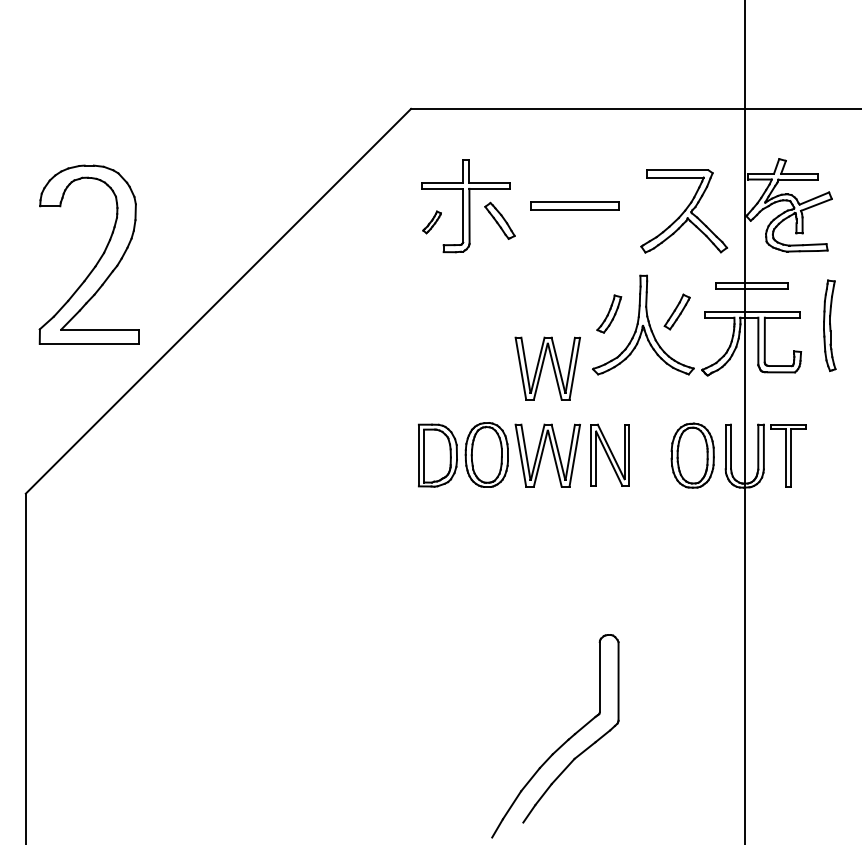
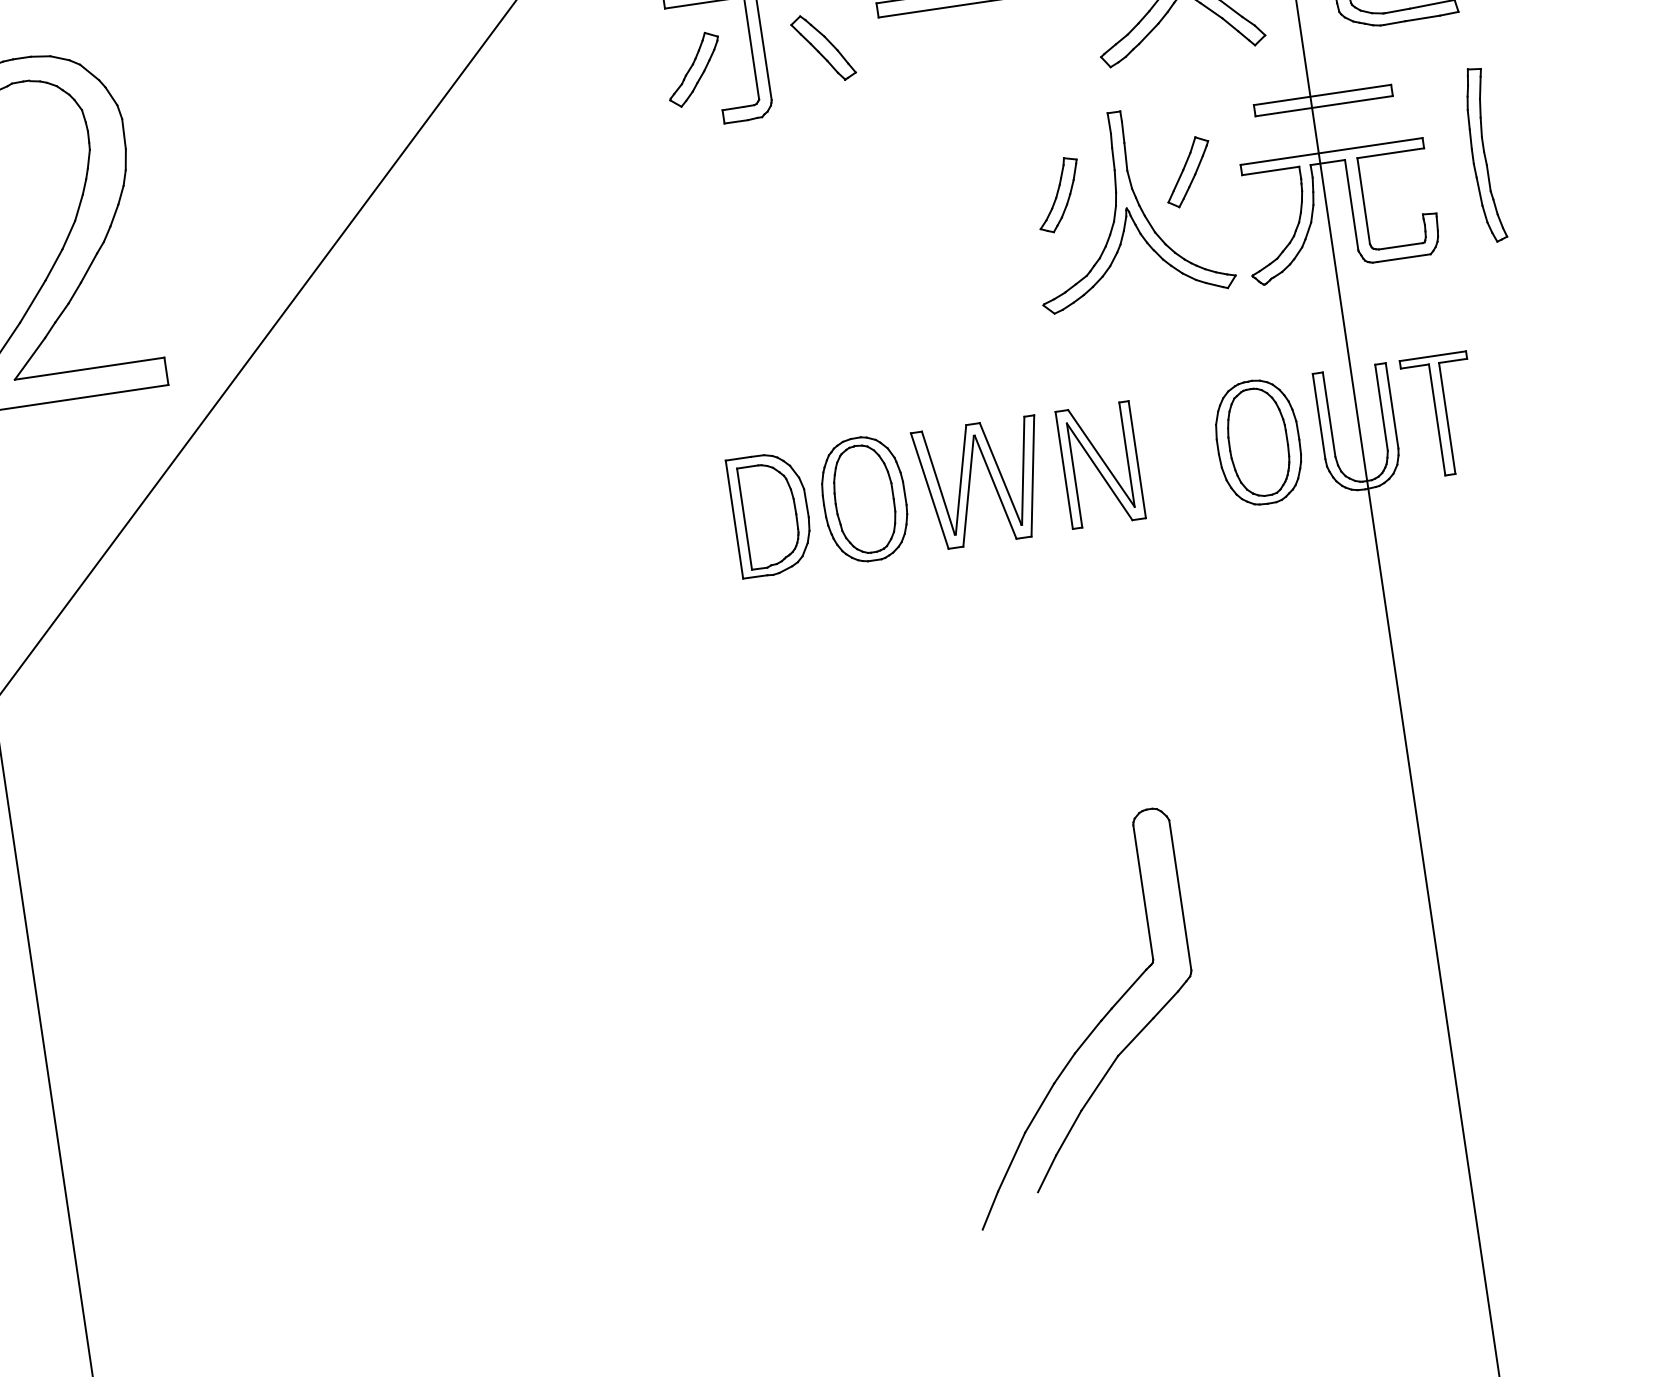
part: (431, 222) -> (692, 70), size x1.67
part: (547, 368) -> (955, 316), removed

